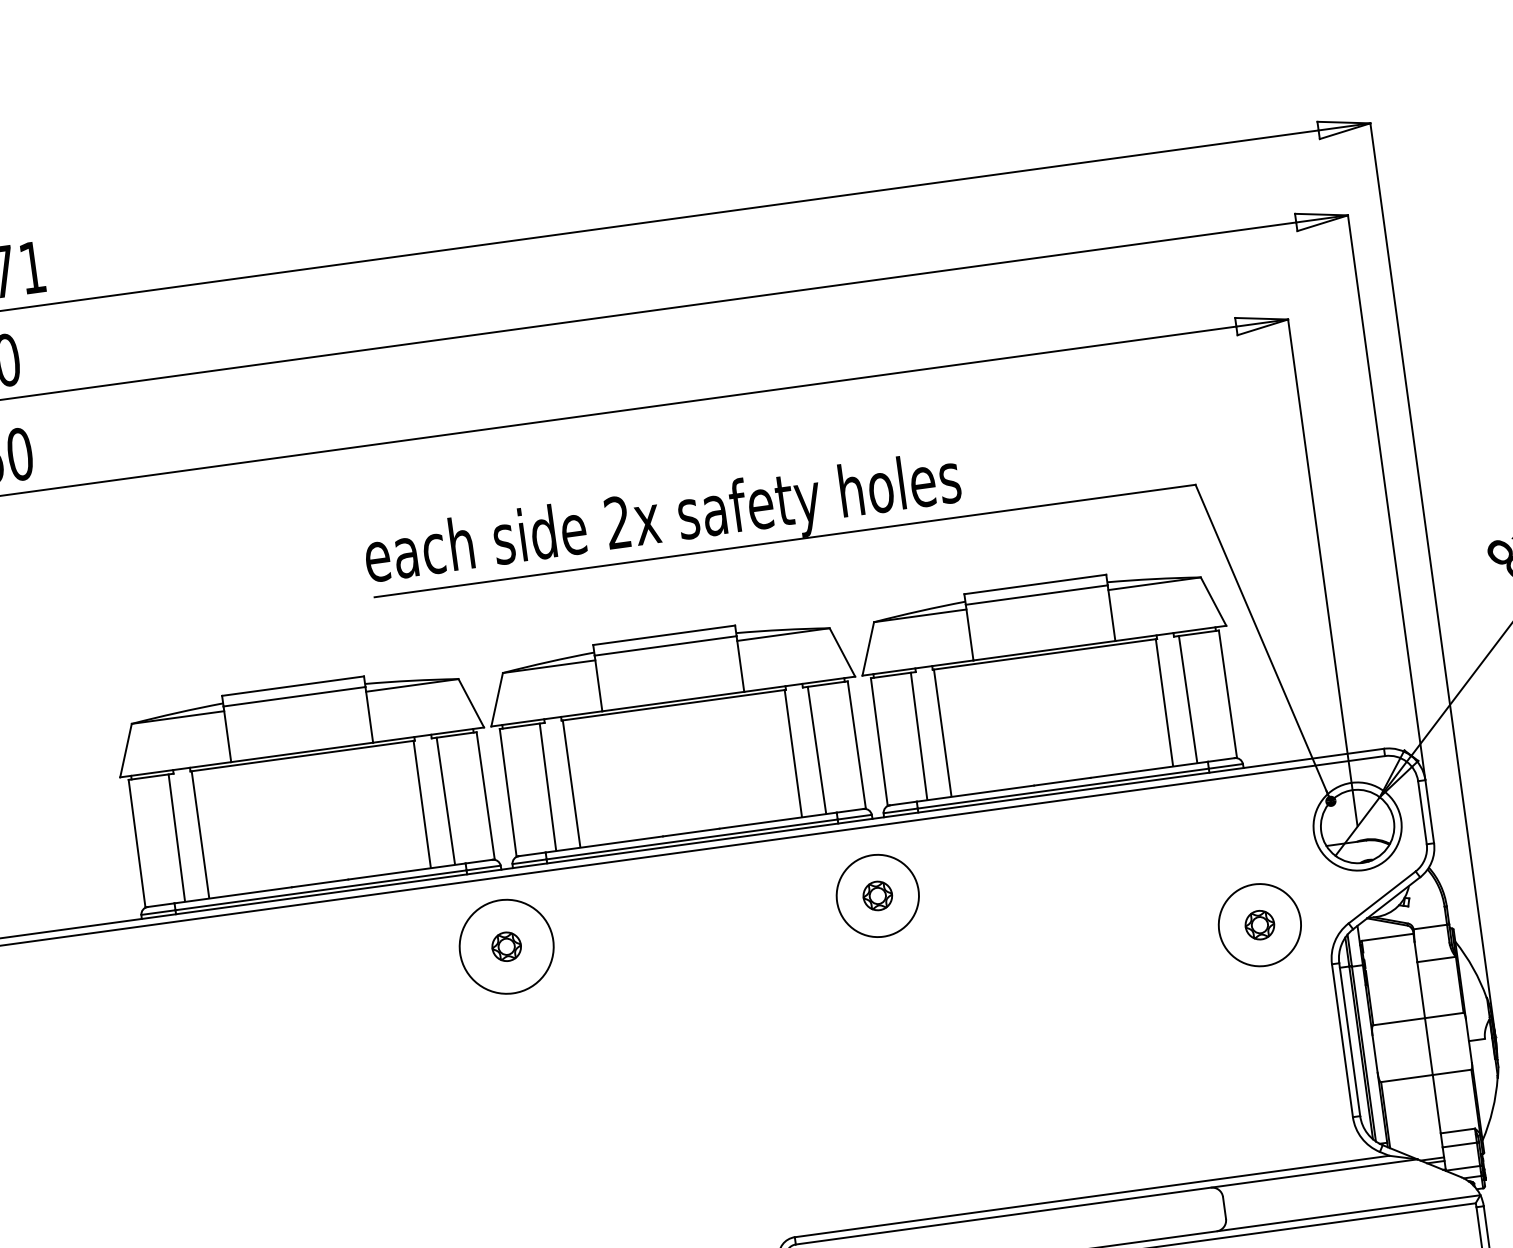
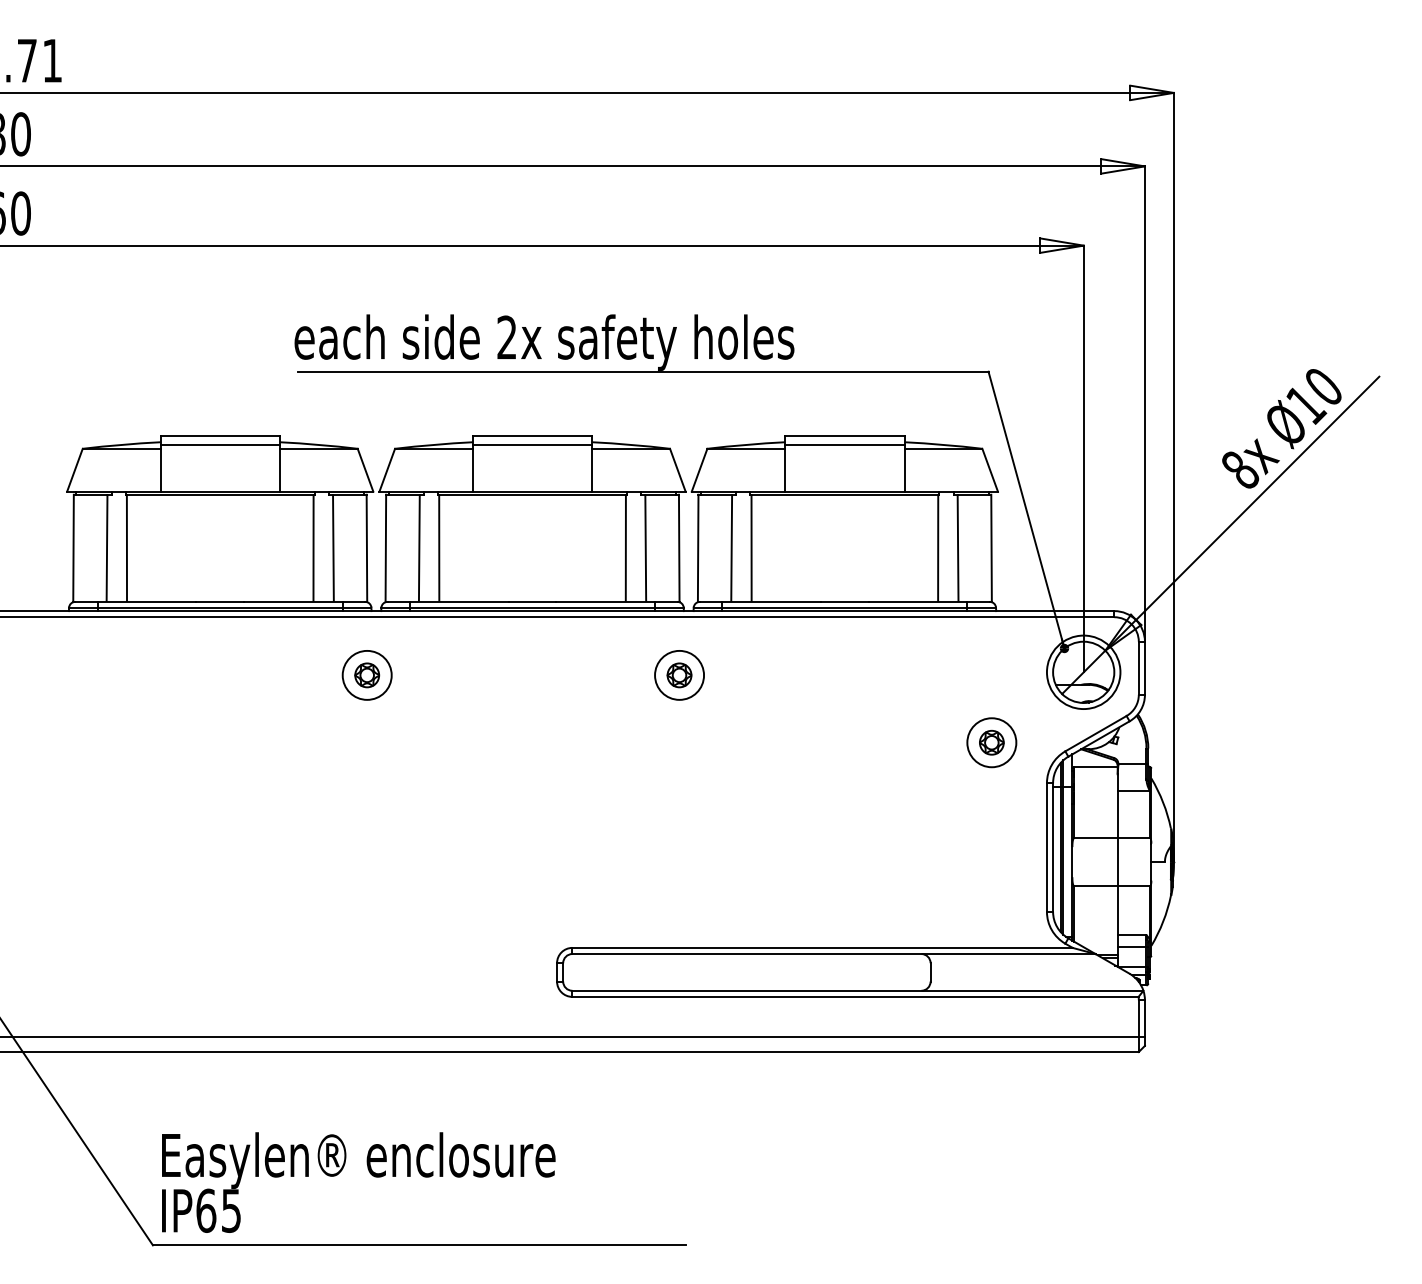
circle: (877, 894) -> (679, 674), size x0.71
circle: (1259, 924) -> (991, 742), size x0.71
circle: (505, 945) -> (366, 674), size x0.62

